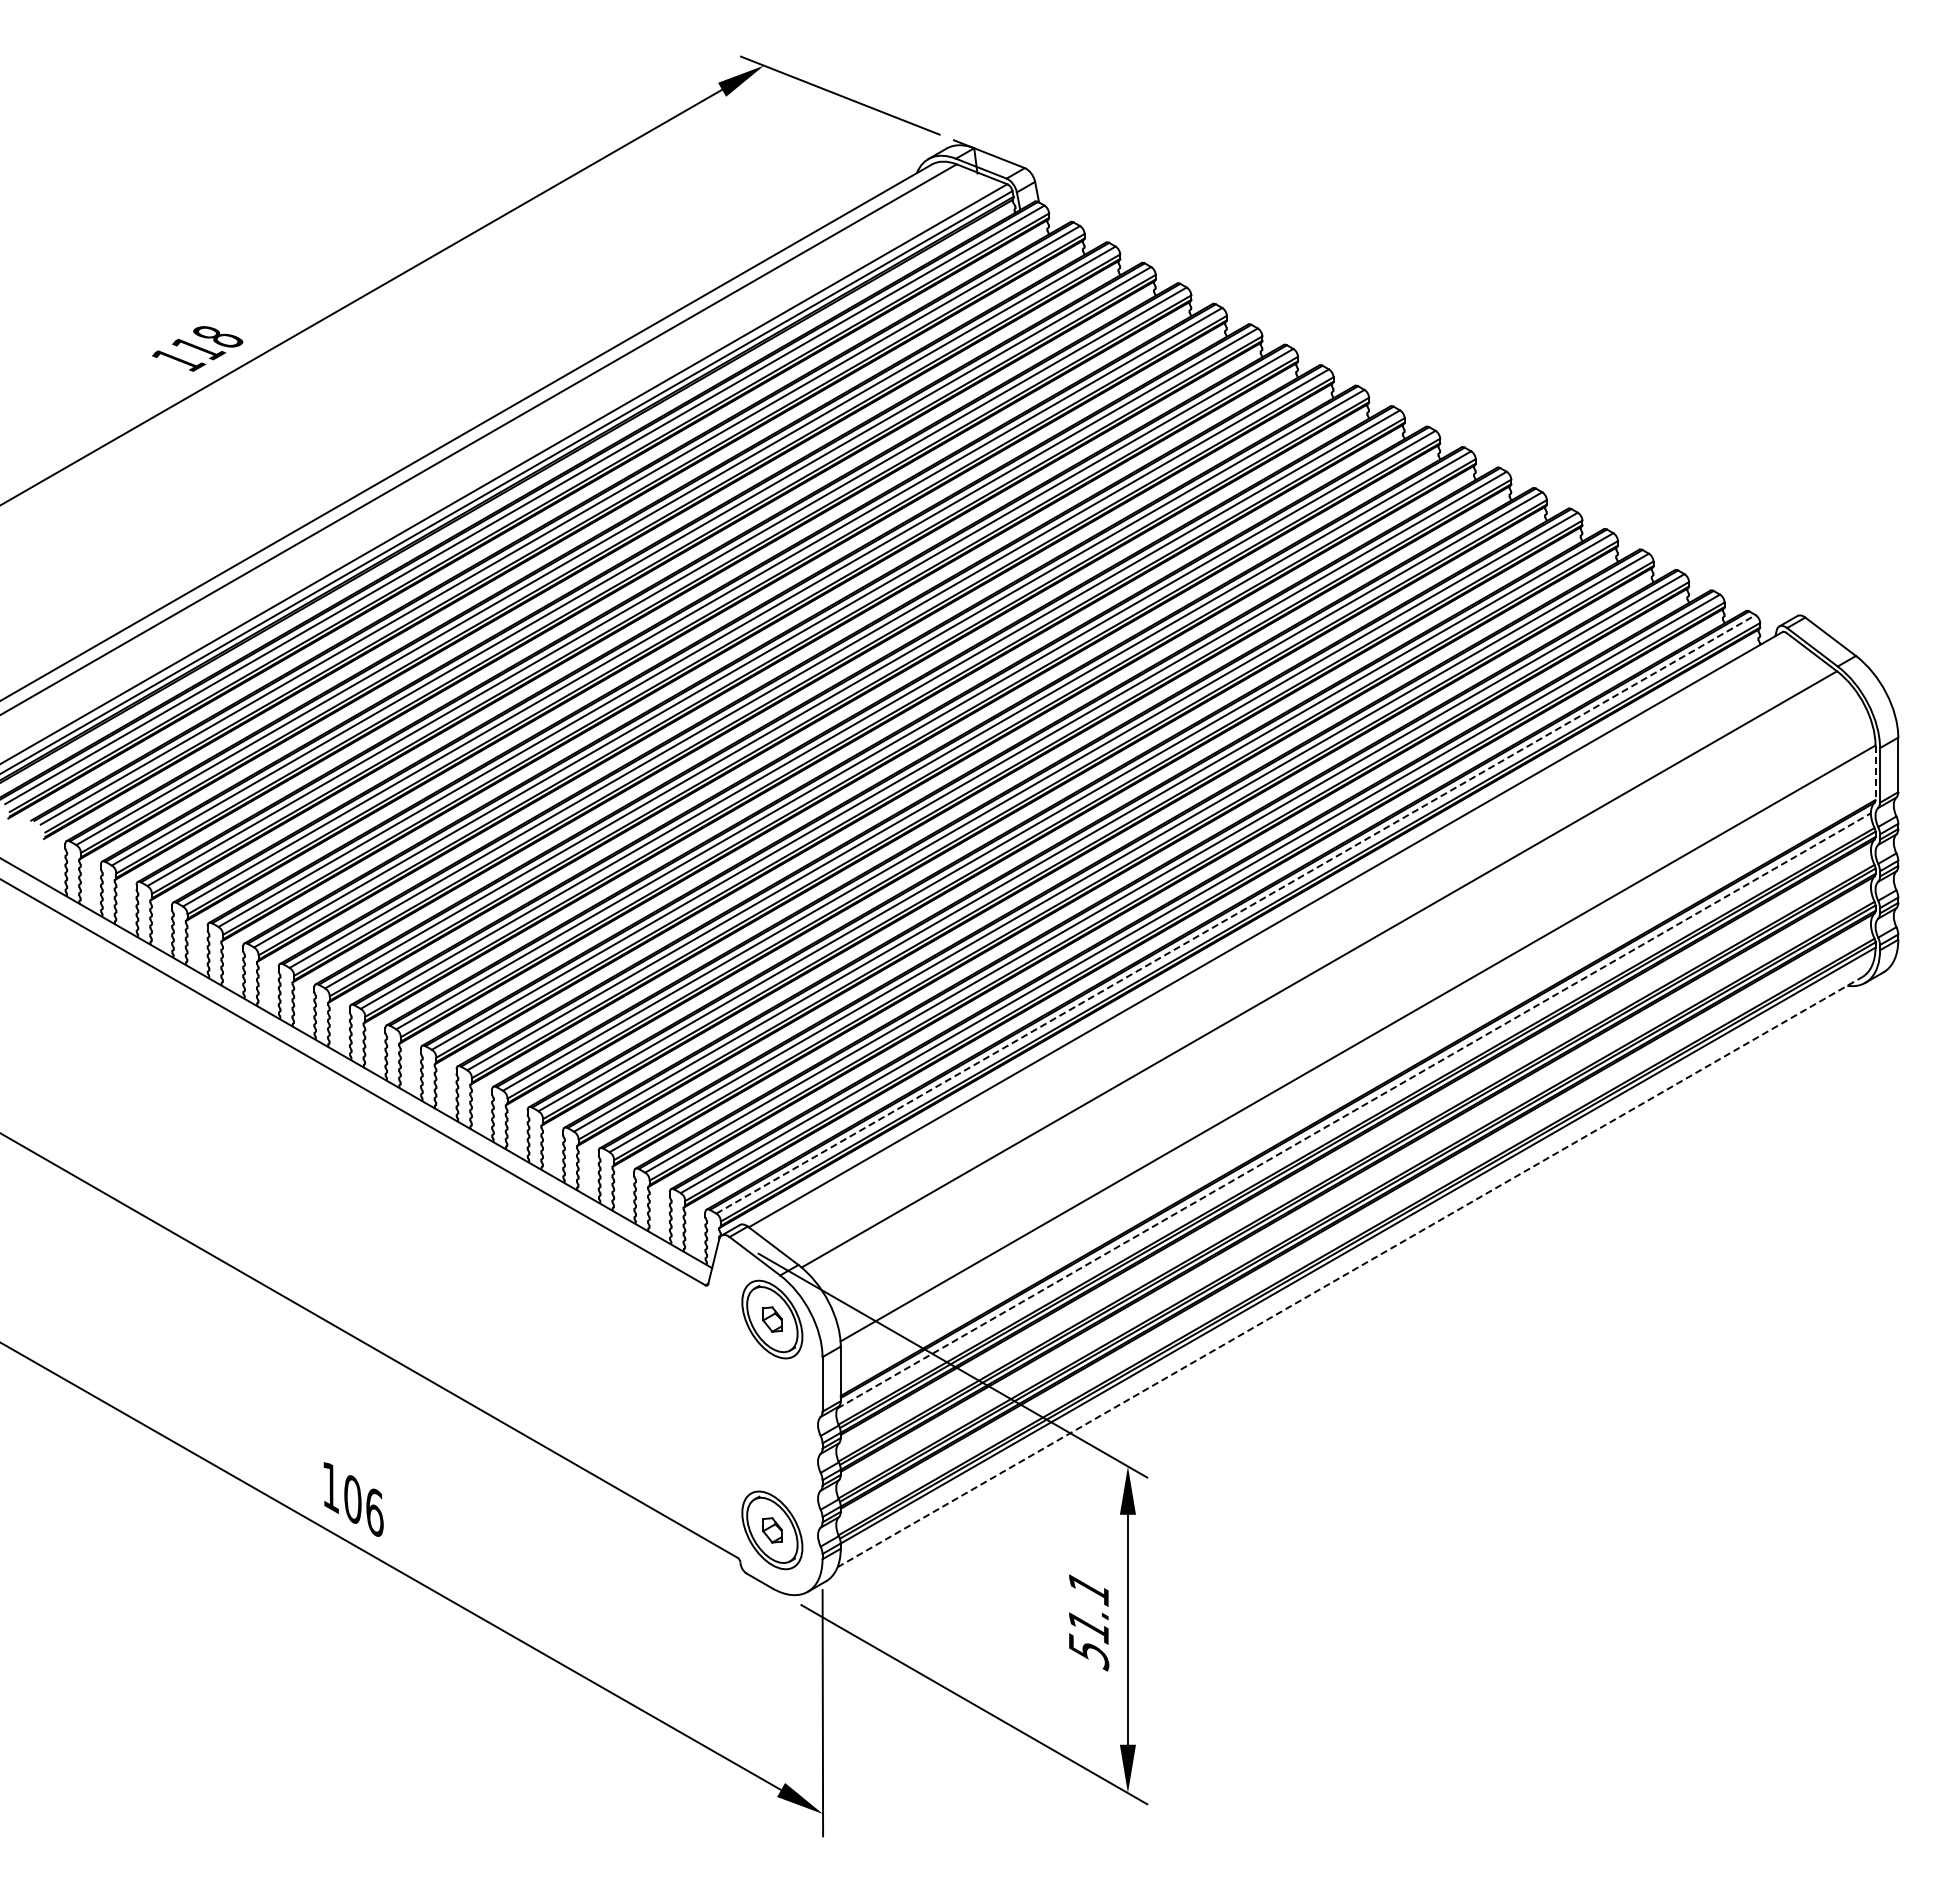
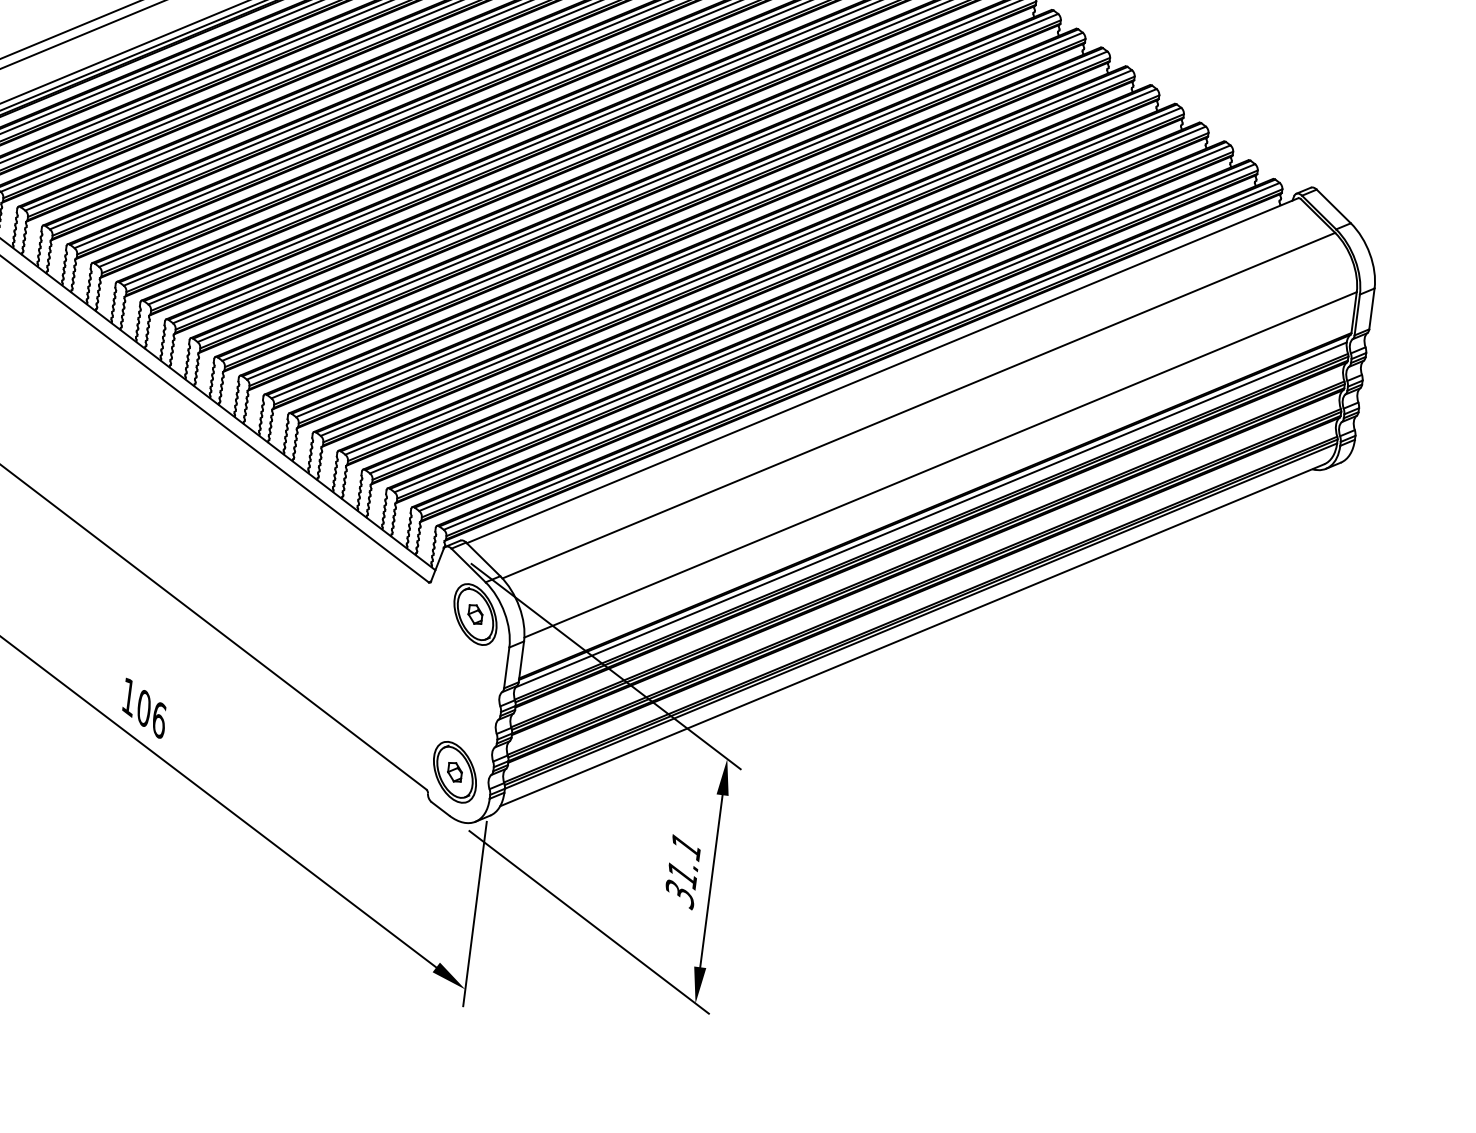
line: (1875, 773) -> (1354, 313), dashed -> solid
line: (1235, 914) -> (861, 356), dashed -> solid
line: (1354, 1110) -> (931, 514), dashed -> solid
line: (1350, 1272) -> (912, 635), dashed -> solid
text: (1088, 1652) -> (679, 894), 51.1 -> 31.1

